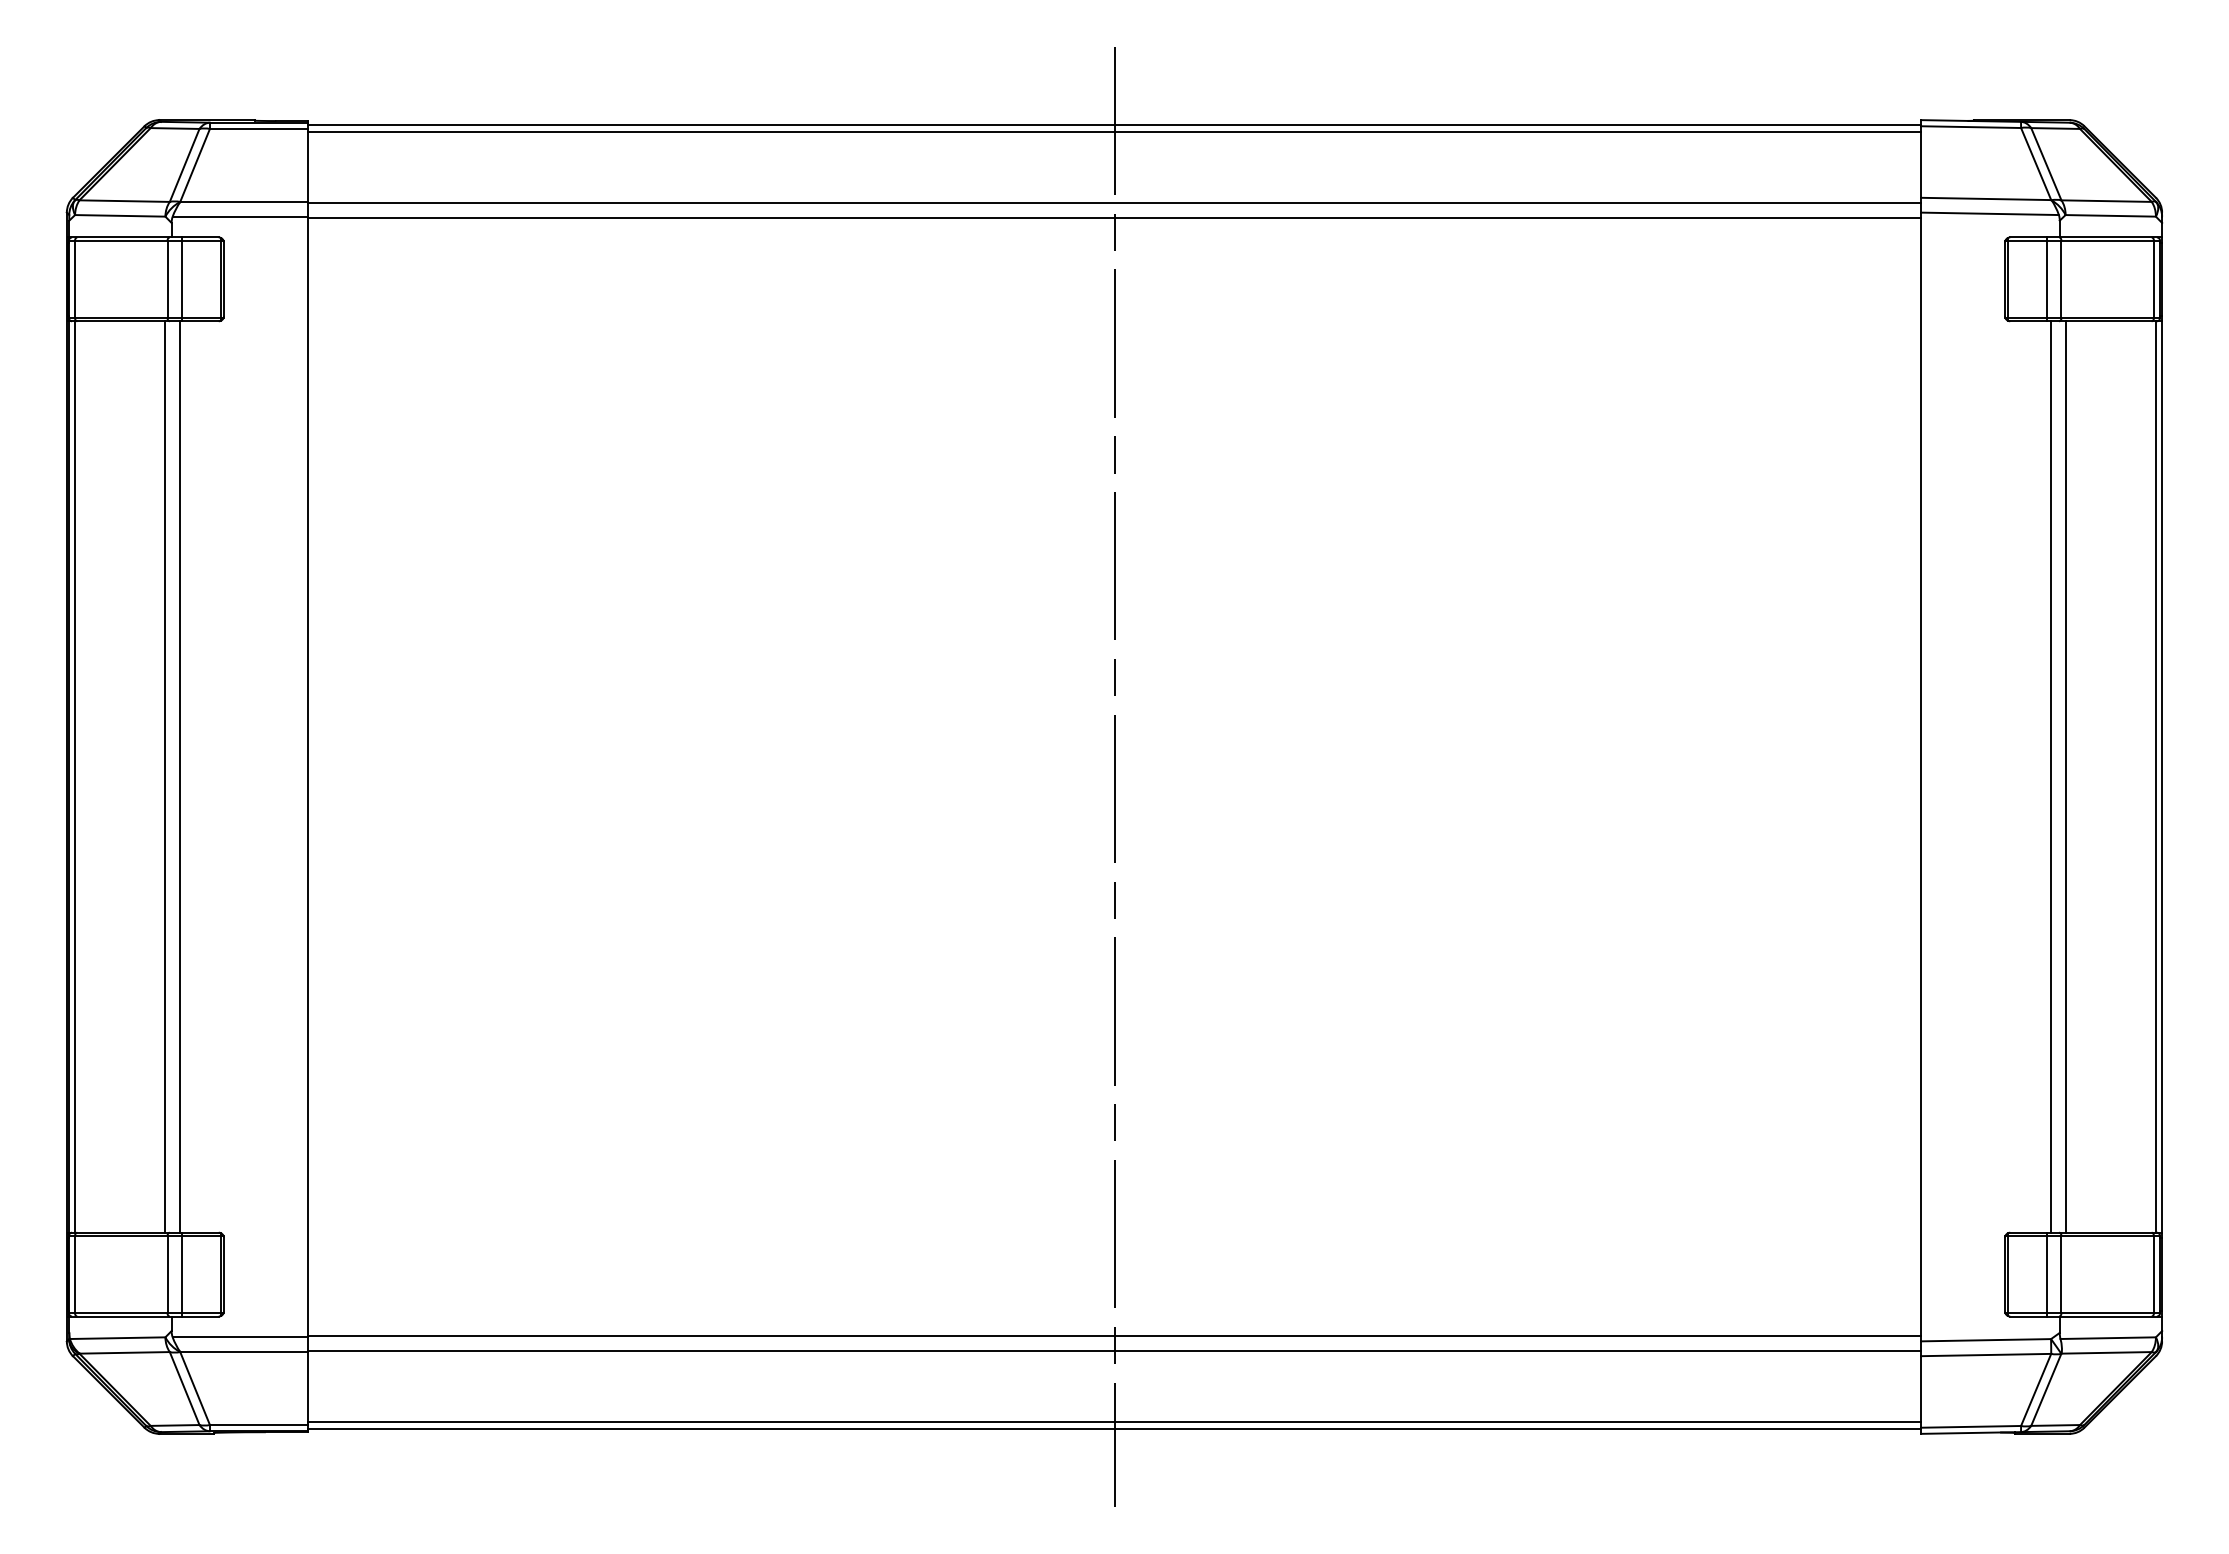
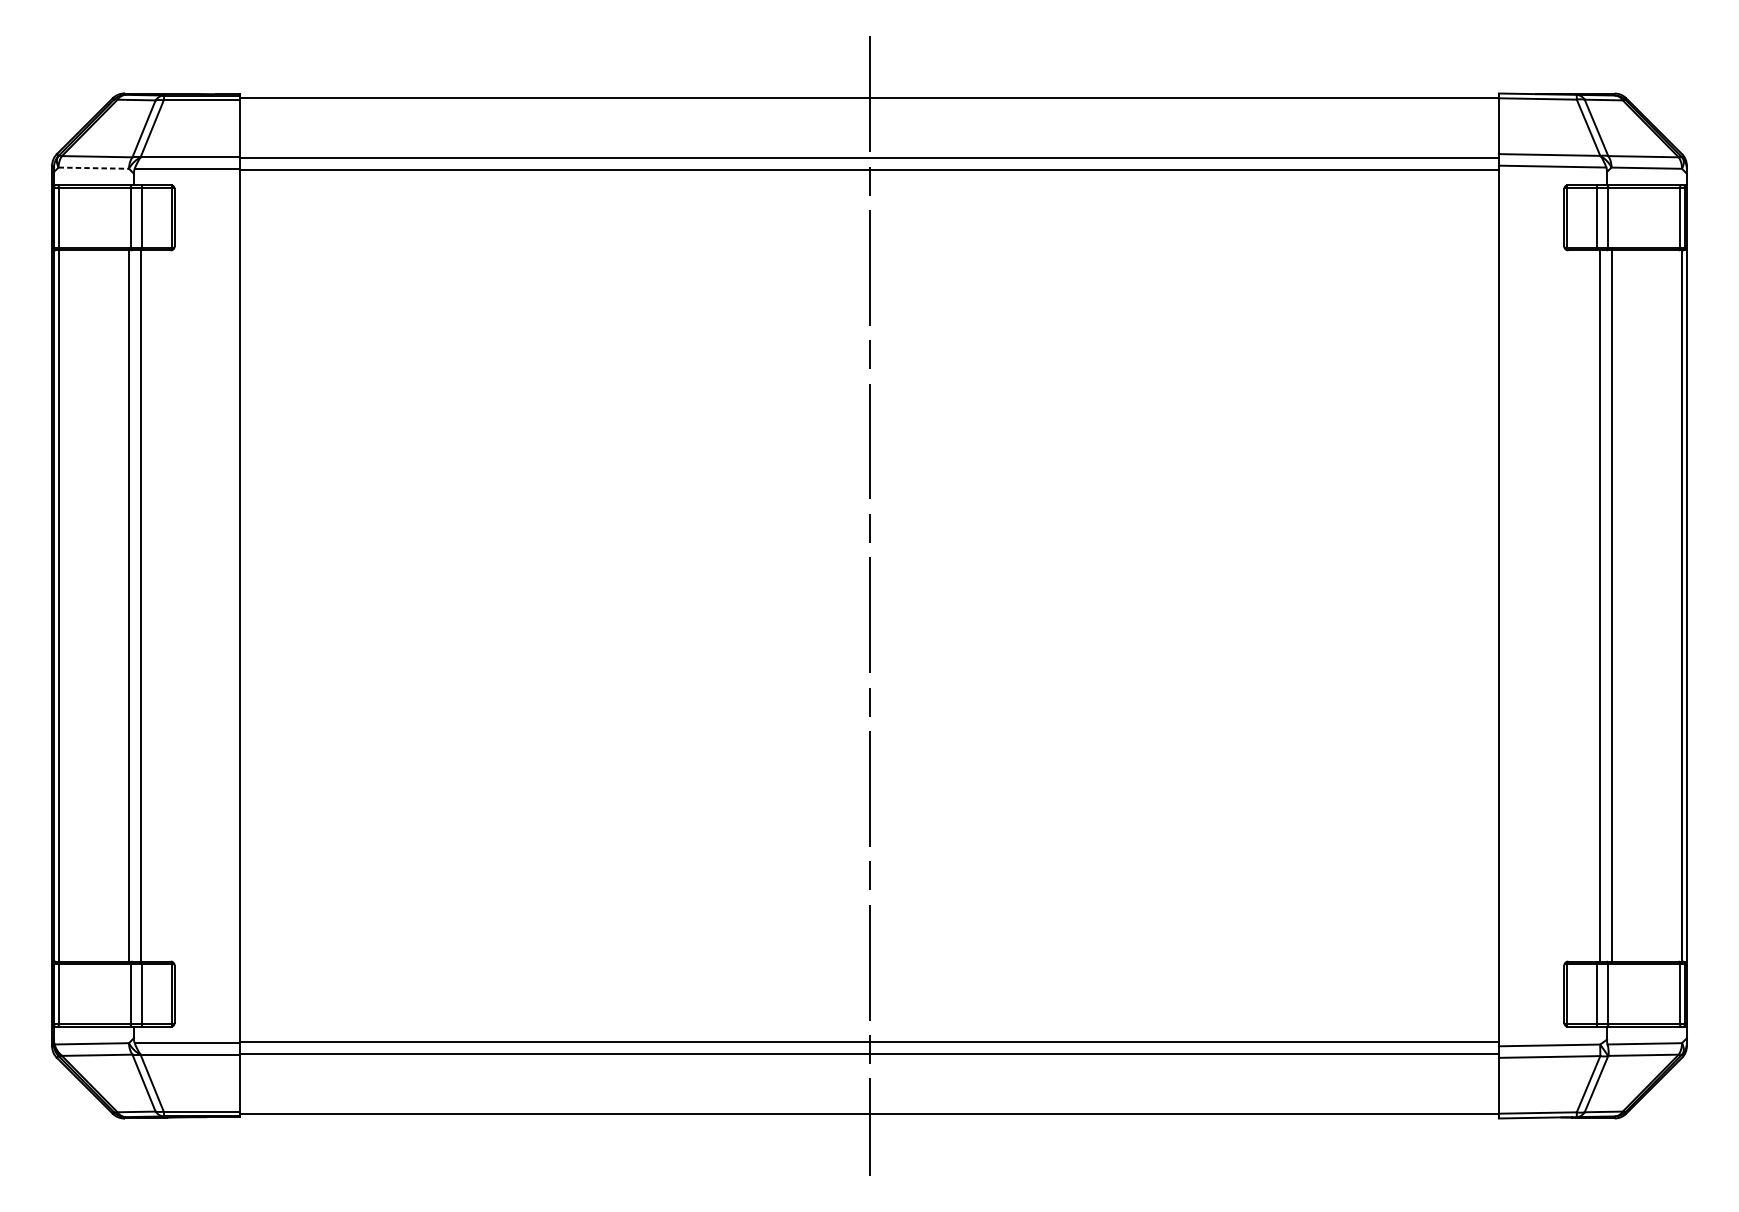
line: (1114, 131) -> (869, 102), removed
line: (120, 215) -> (93, 167), solid -> dashed
line: (1114, 1422) -> (869, 1109), removed

